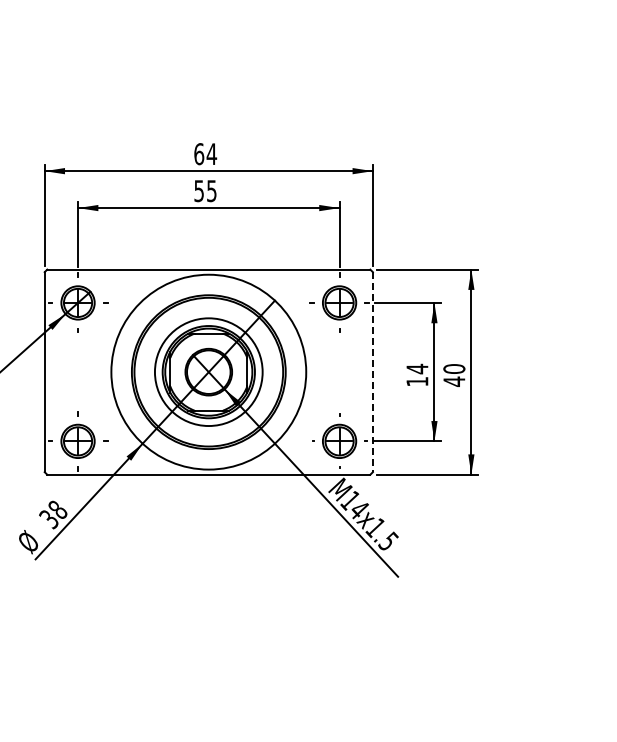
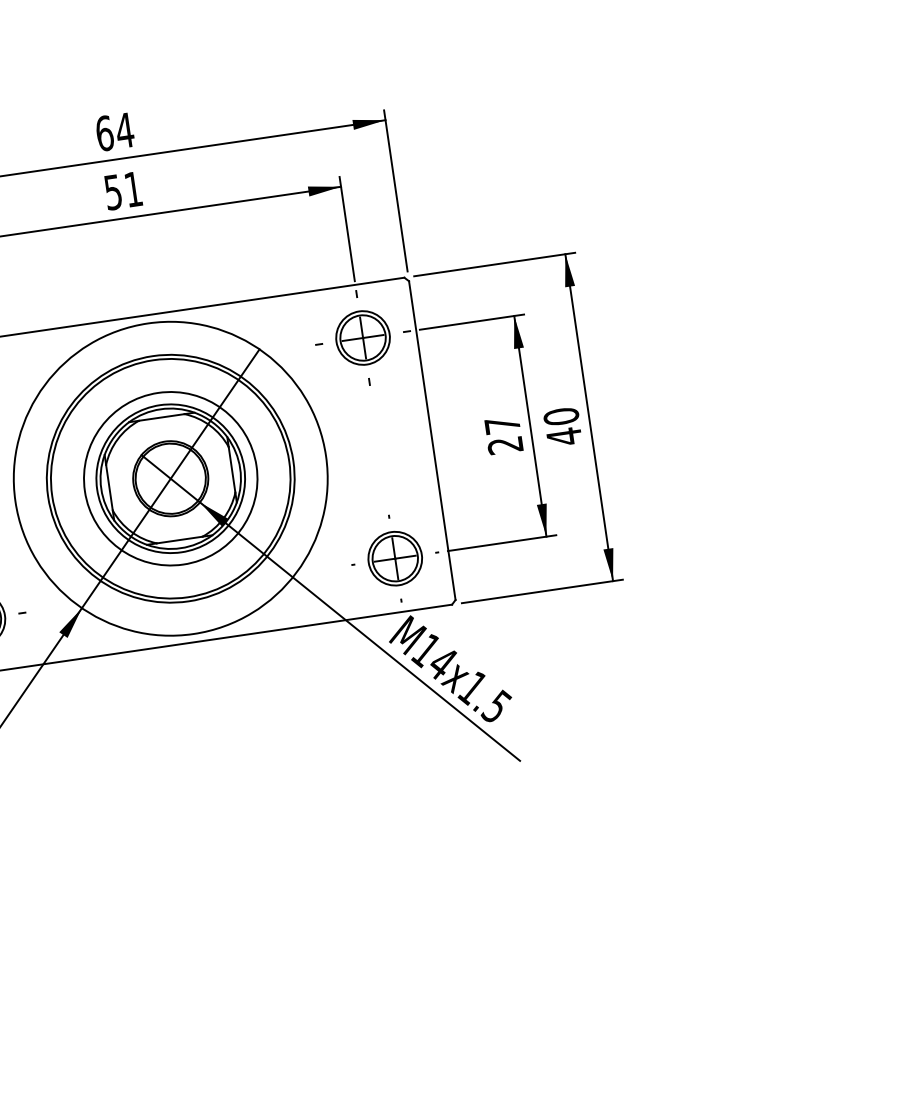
text: (211, 191) -> (133, 190), 55 -> 51
line: (372, 372) -> (431, 441), dashed -> solid
text: (417, 374) -> (503, 433), 14 -> 27

